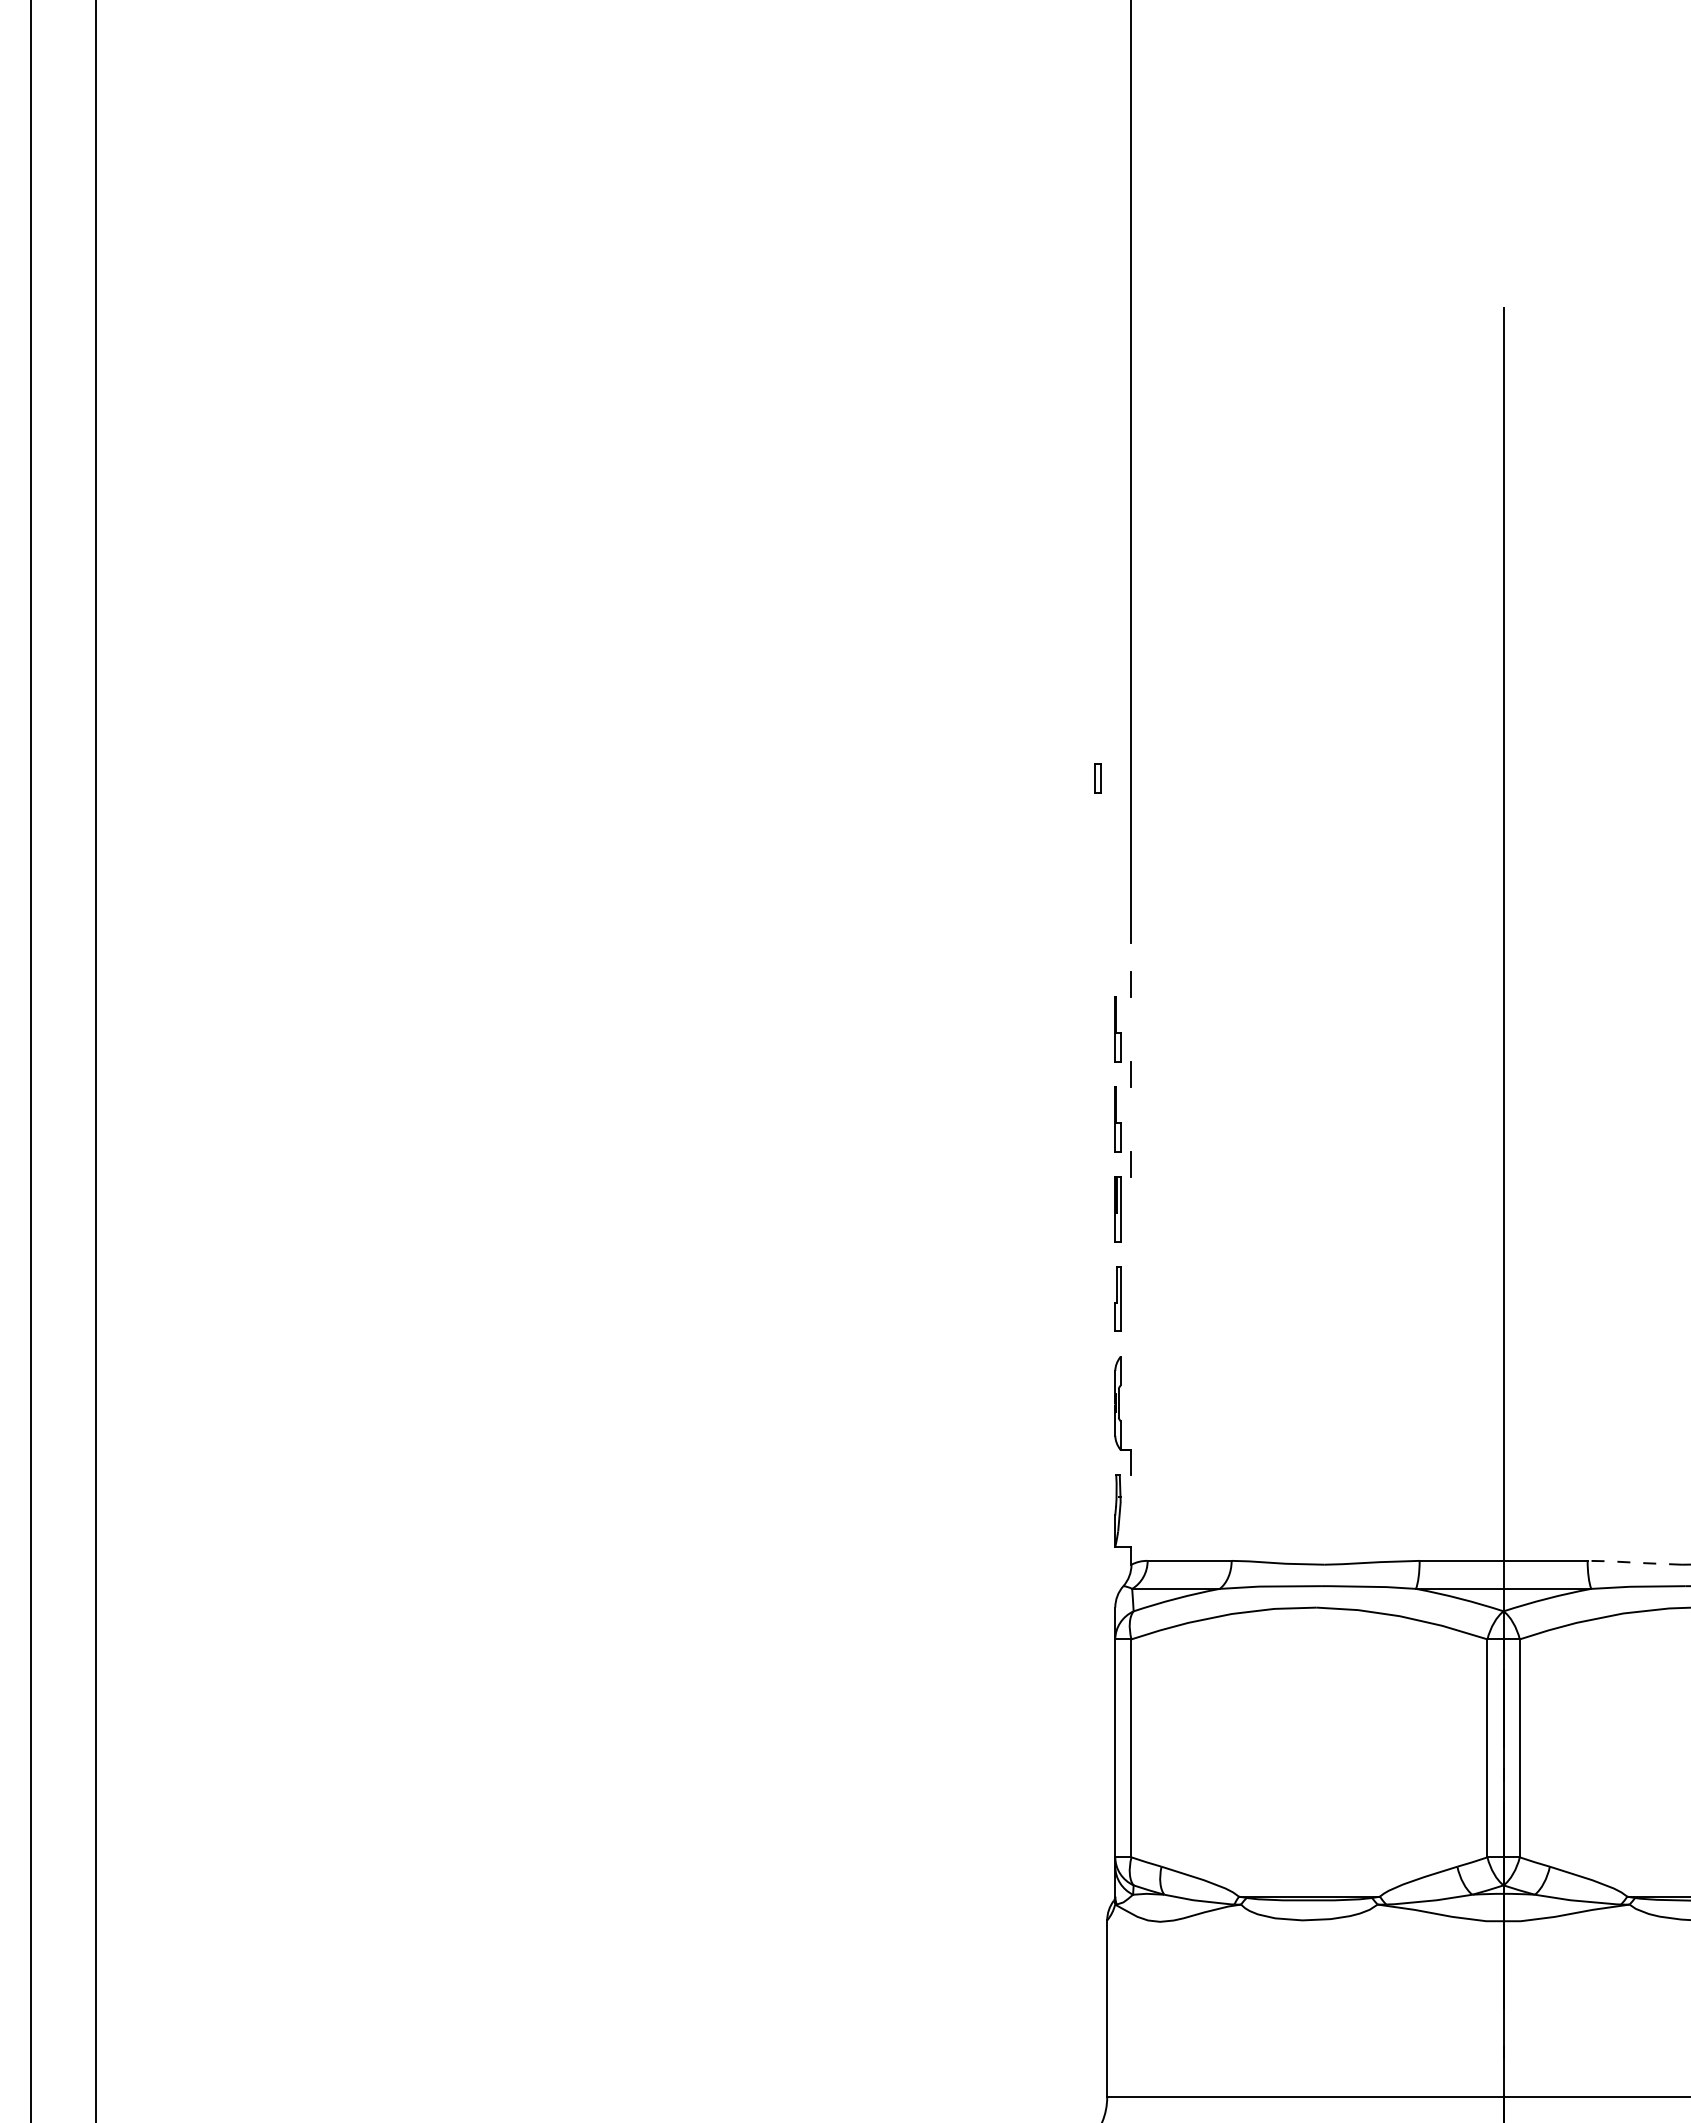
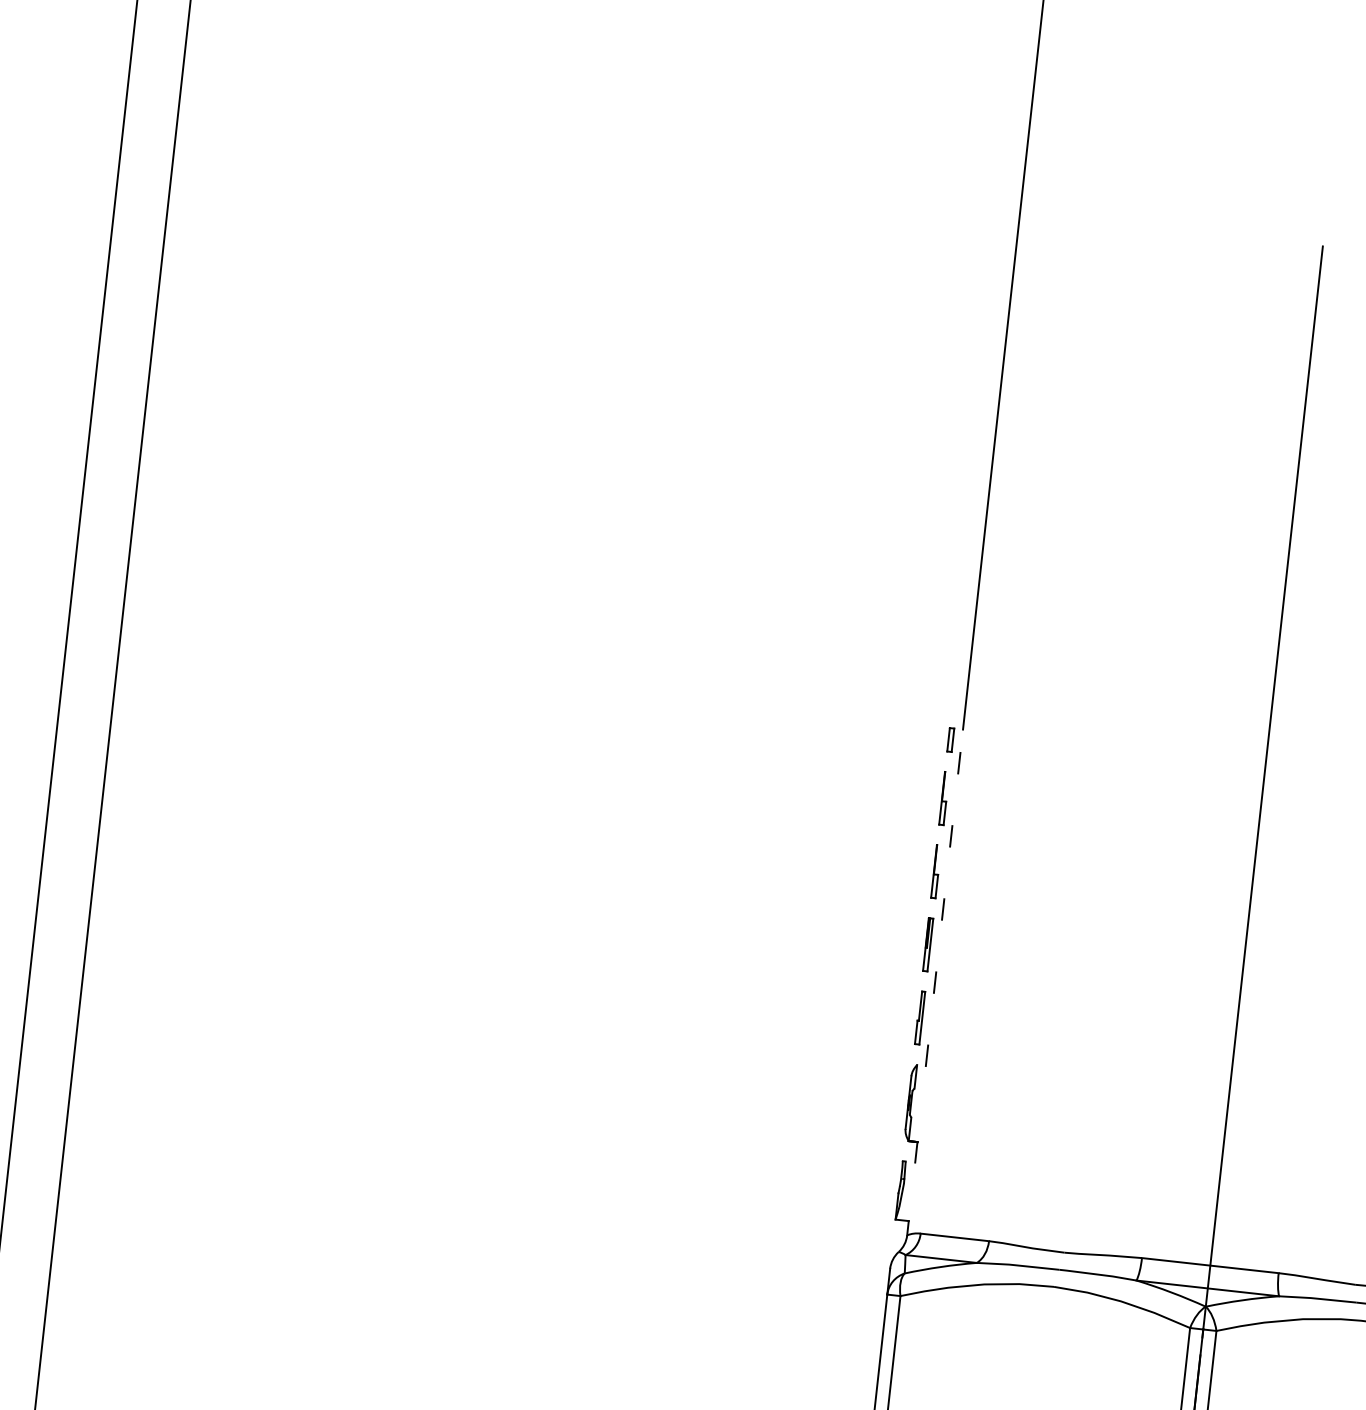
part: (1097, 778) -> (950, 740), moved
line: (1131, 1253) -> (935, 982), added
line: (1130, 1343) -> (926, 1055), added
line: (1634, 1562) -> (1316, 1278), dashed -> solid

